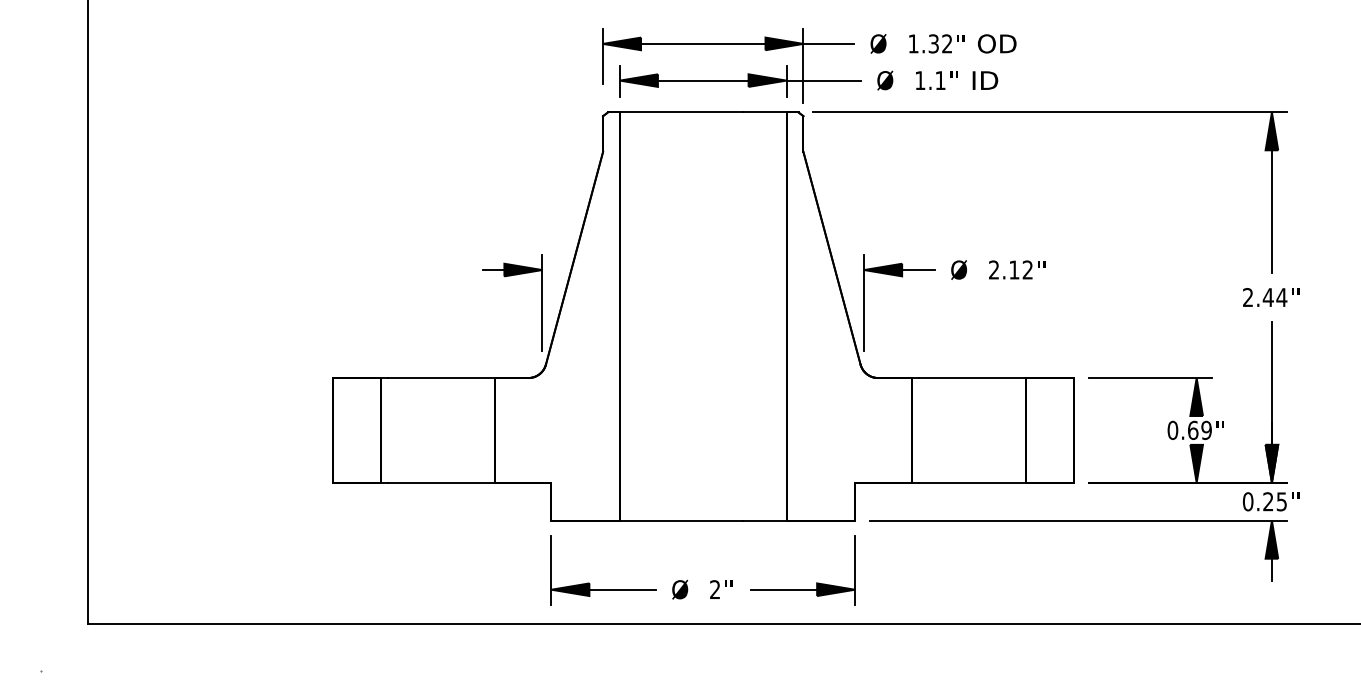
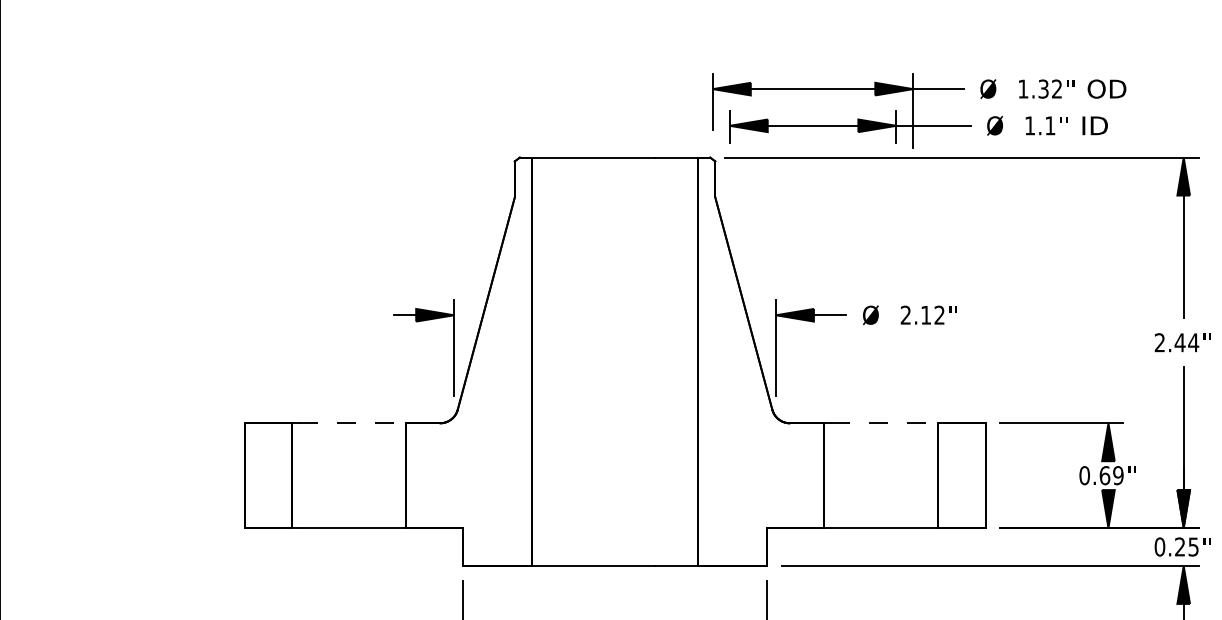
part: (809, 65) -> (919, 110), moved
line: (441, 378) -> (353, 423), solid -> dashed
line: (972, 378) -> (884, 423), solid -> dashed

